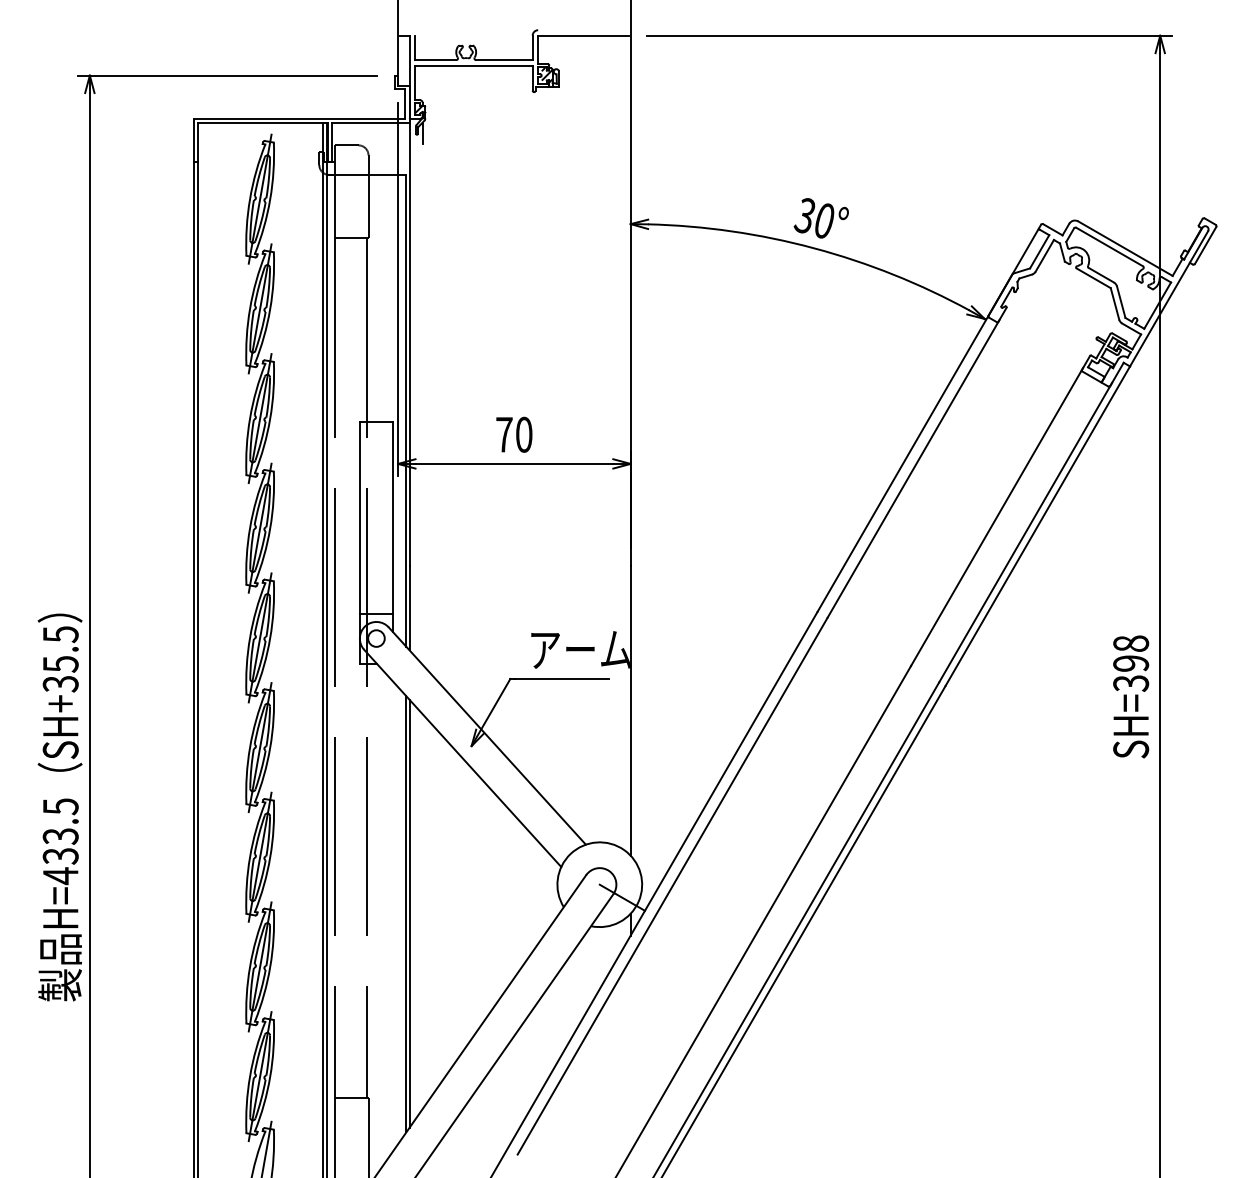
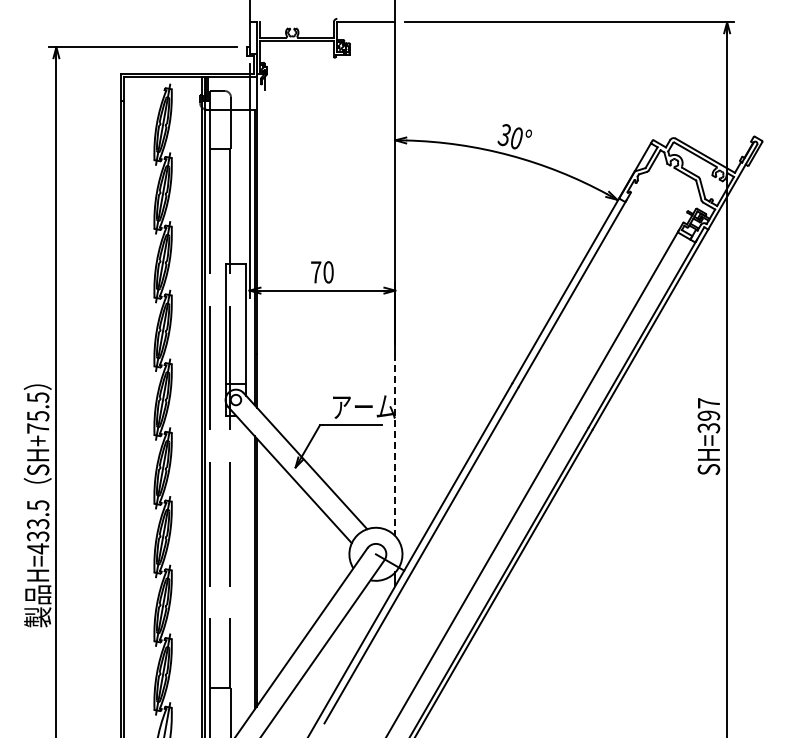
text: (1130, 644) -> (708, 403), SH=398 -> SH=397
text: (59, 683) -> (37, 428), SH+35.5 -> SH+75.5
line: (630, 711) -> (395, 445), solid -> dashed

